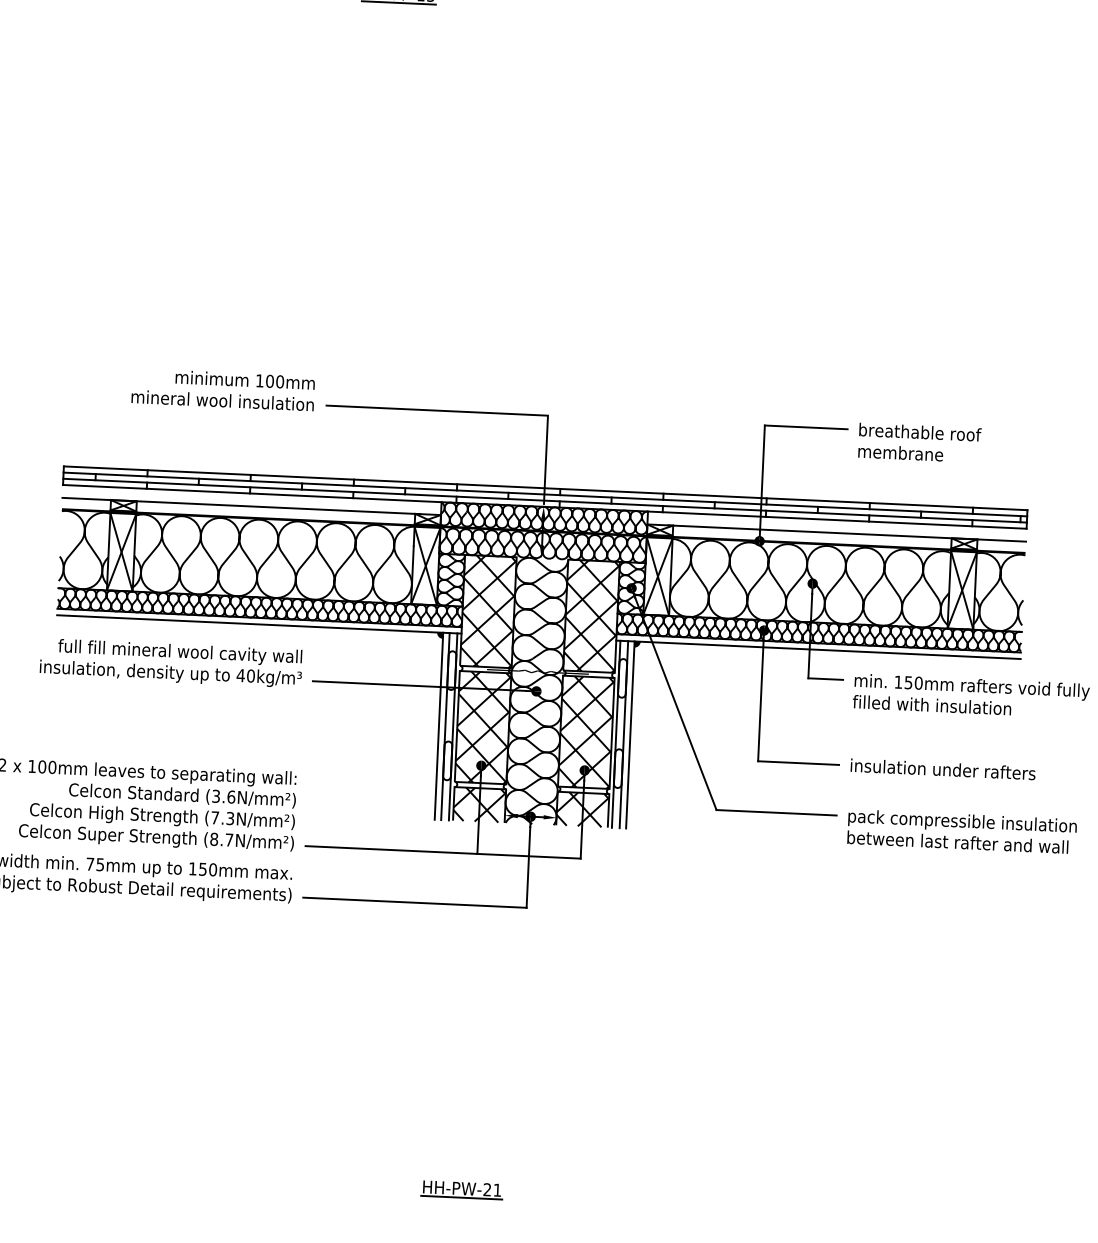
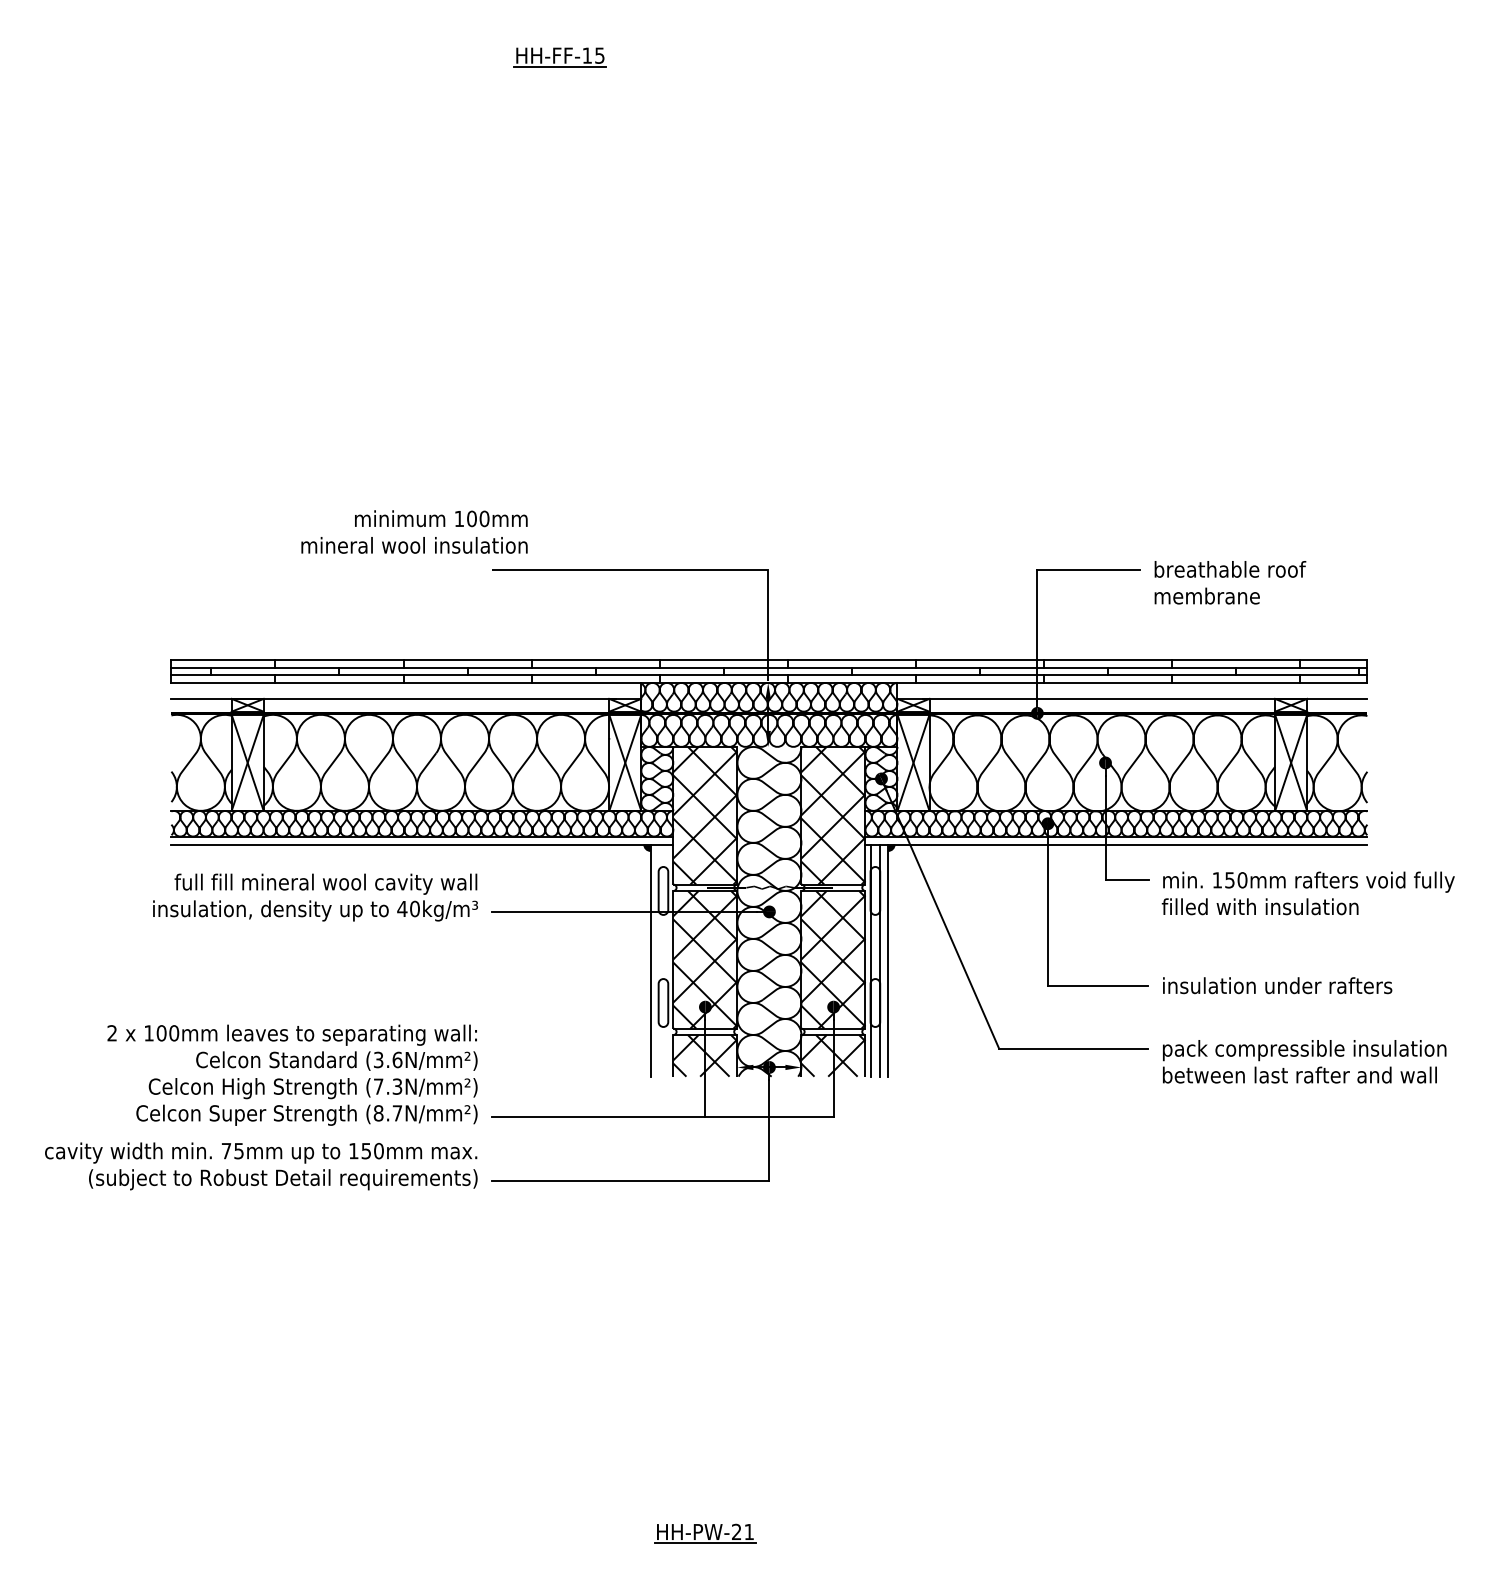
text: (223, 389) -> (414, 531), moved
line: (445, 726) -> (658, 960), removed
line: (453, 726) -> (668, 960), removed

